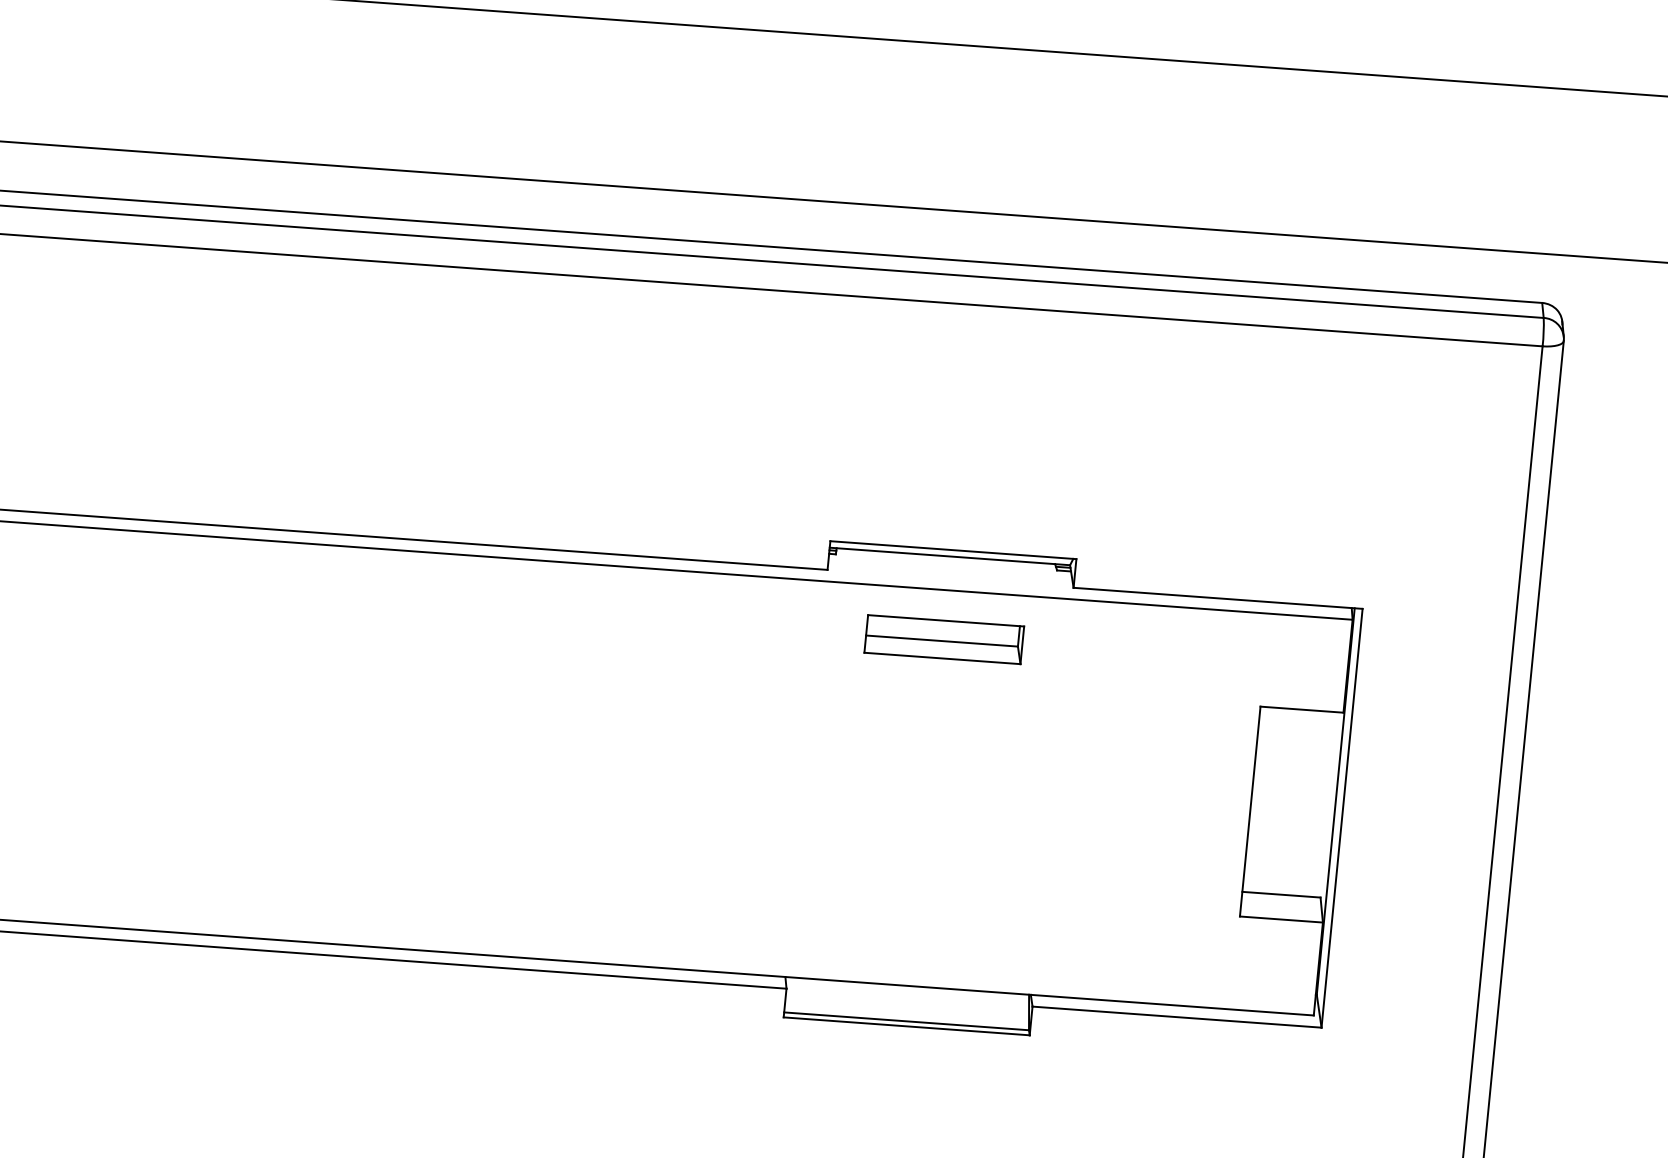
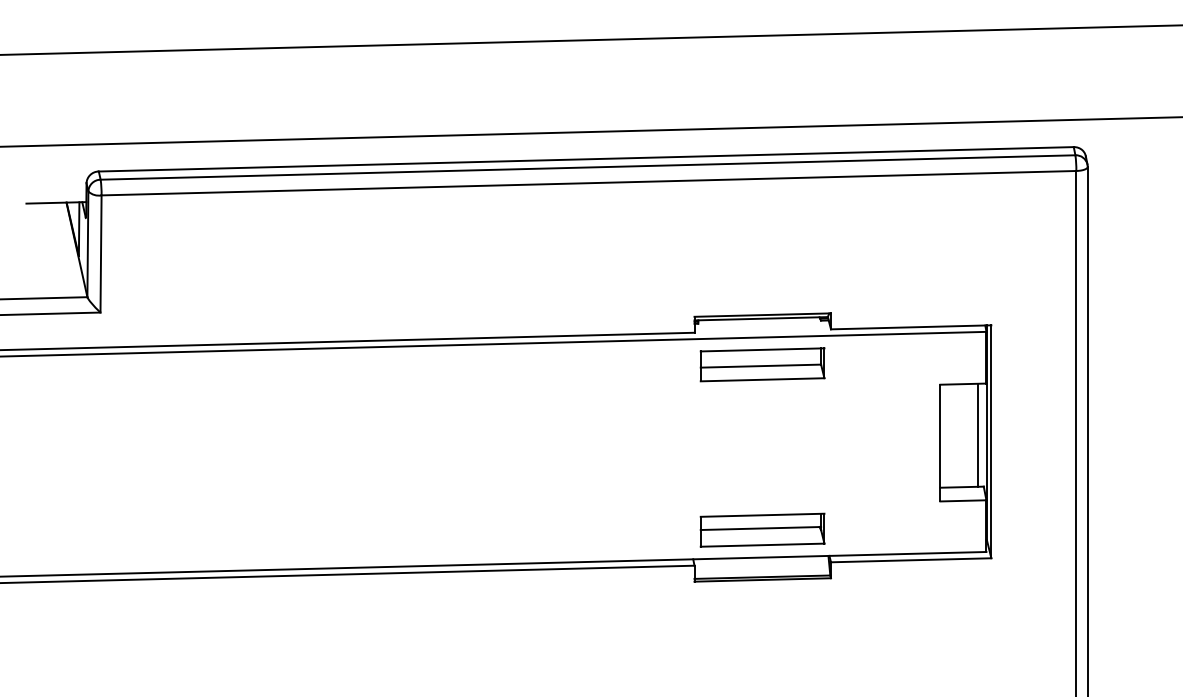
part: (944, 638) -> (762, 364), size x1.43
line: (1320, 802) -> (978, 434), added
part: (915, 935) -> (762, 529), added

